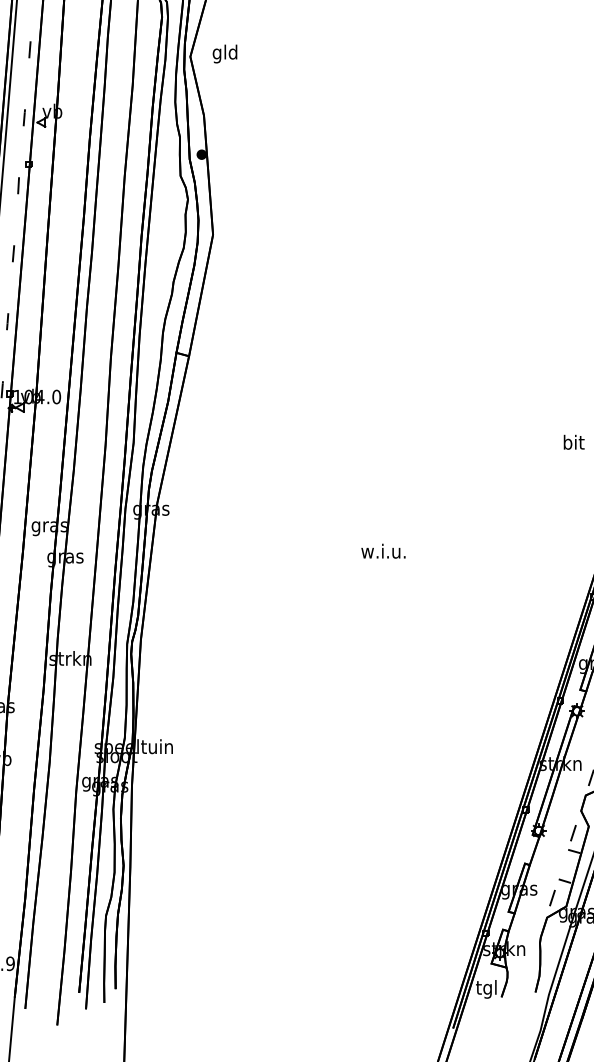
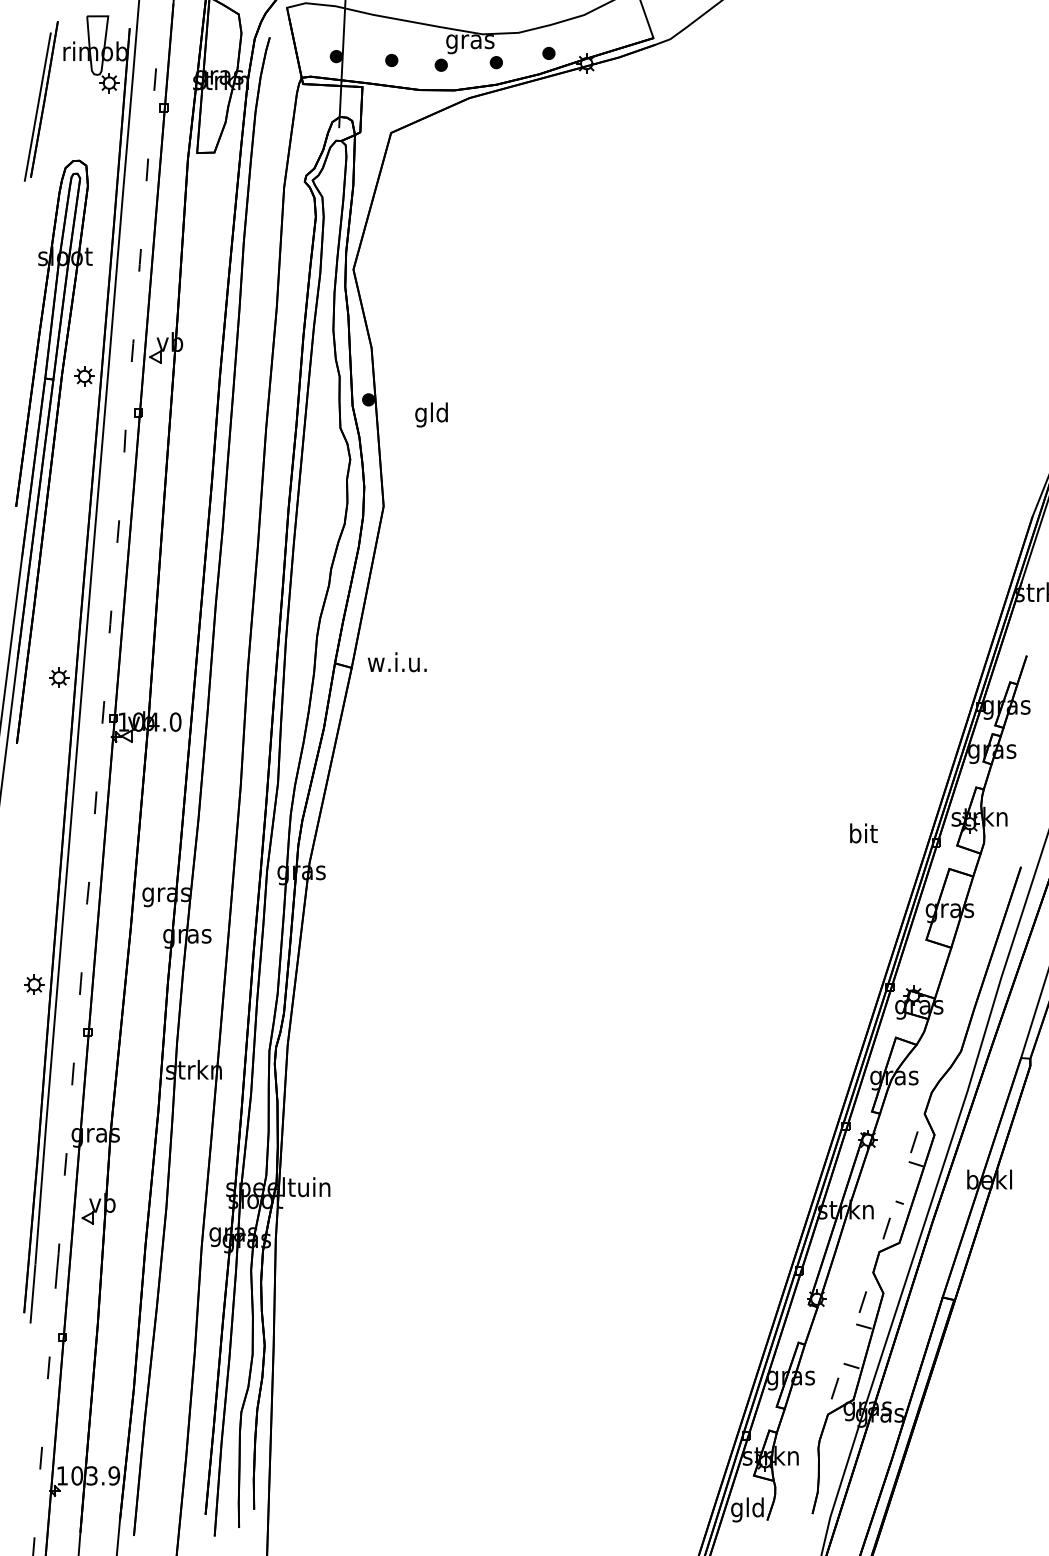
text: (224, 53) -> (431, 414), moved
text: (573, 442) -> (863, 833), moved
text: (382, 551) -> (396, 662), moved
text: (486, 989) -> (747, 1509), tgl -> gld

